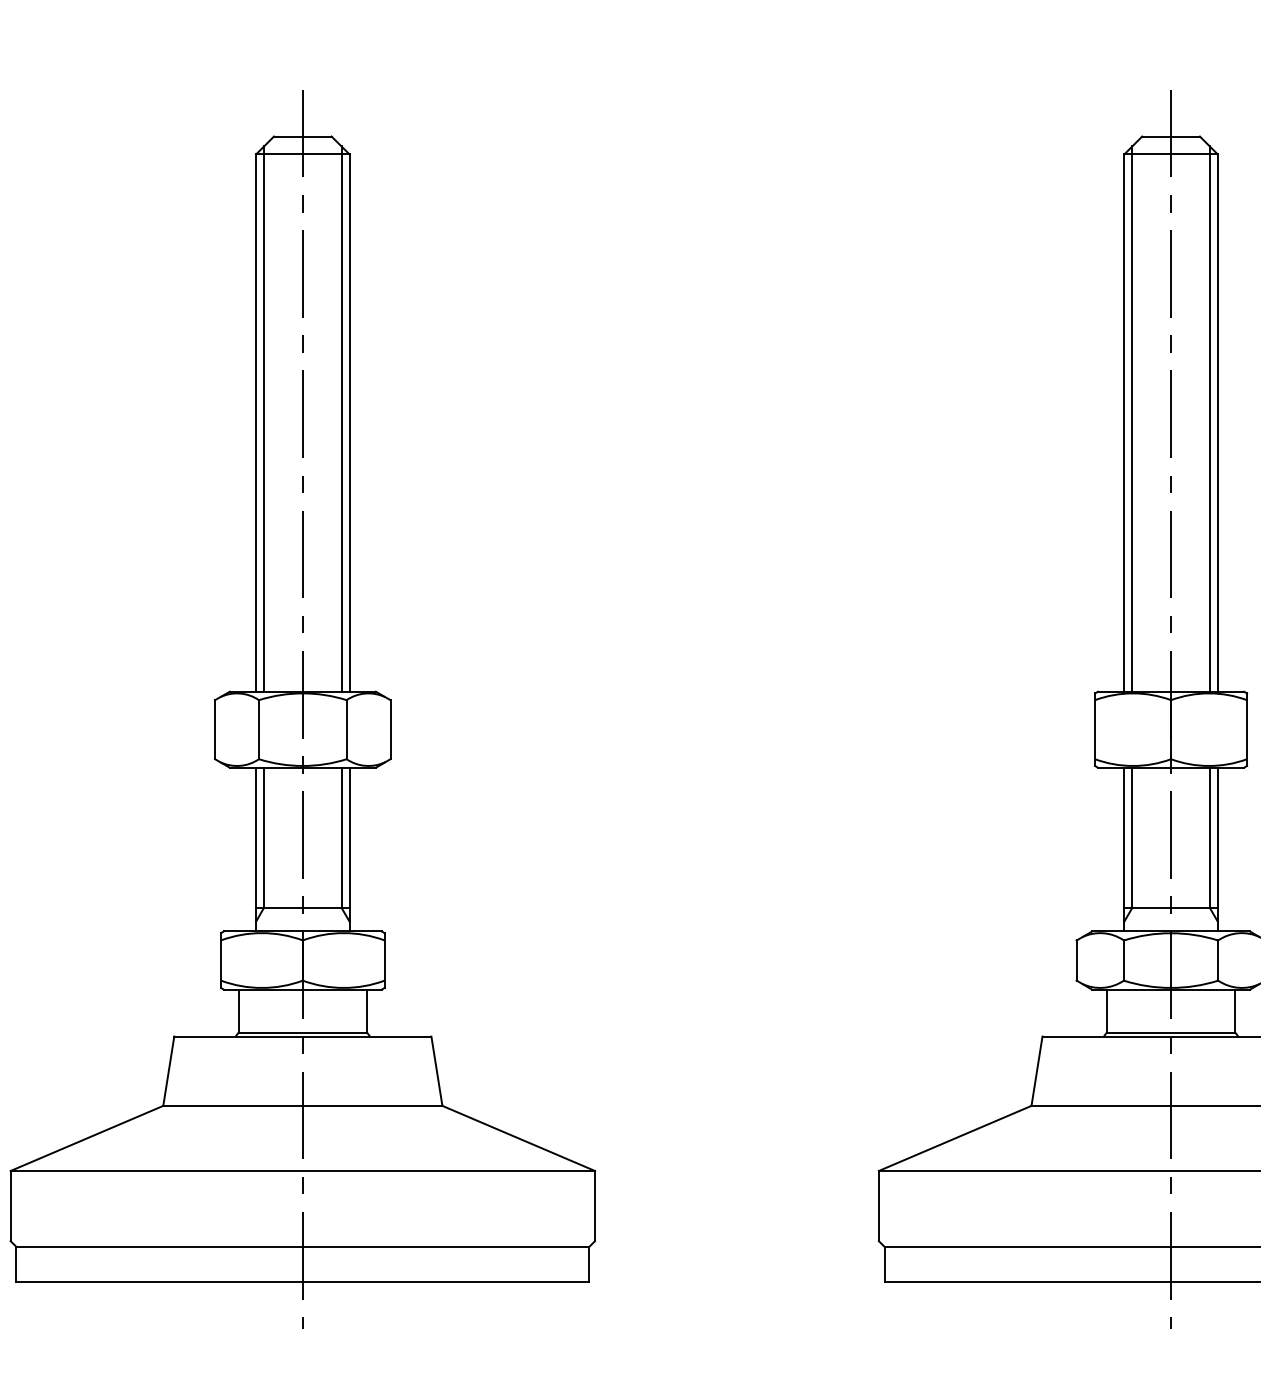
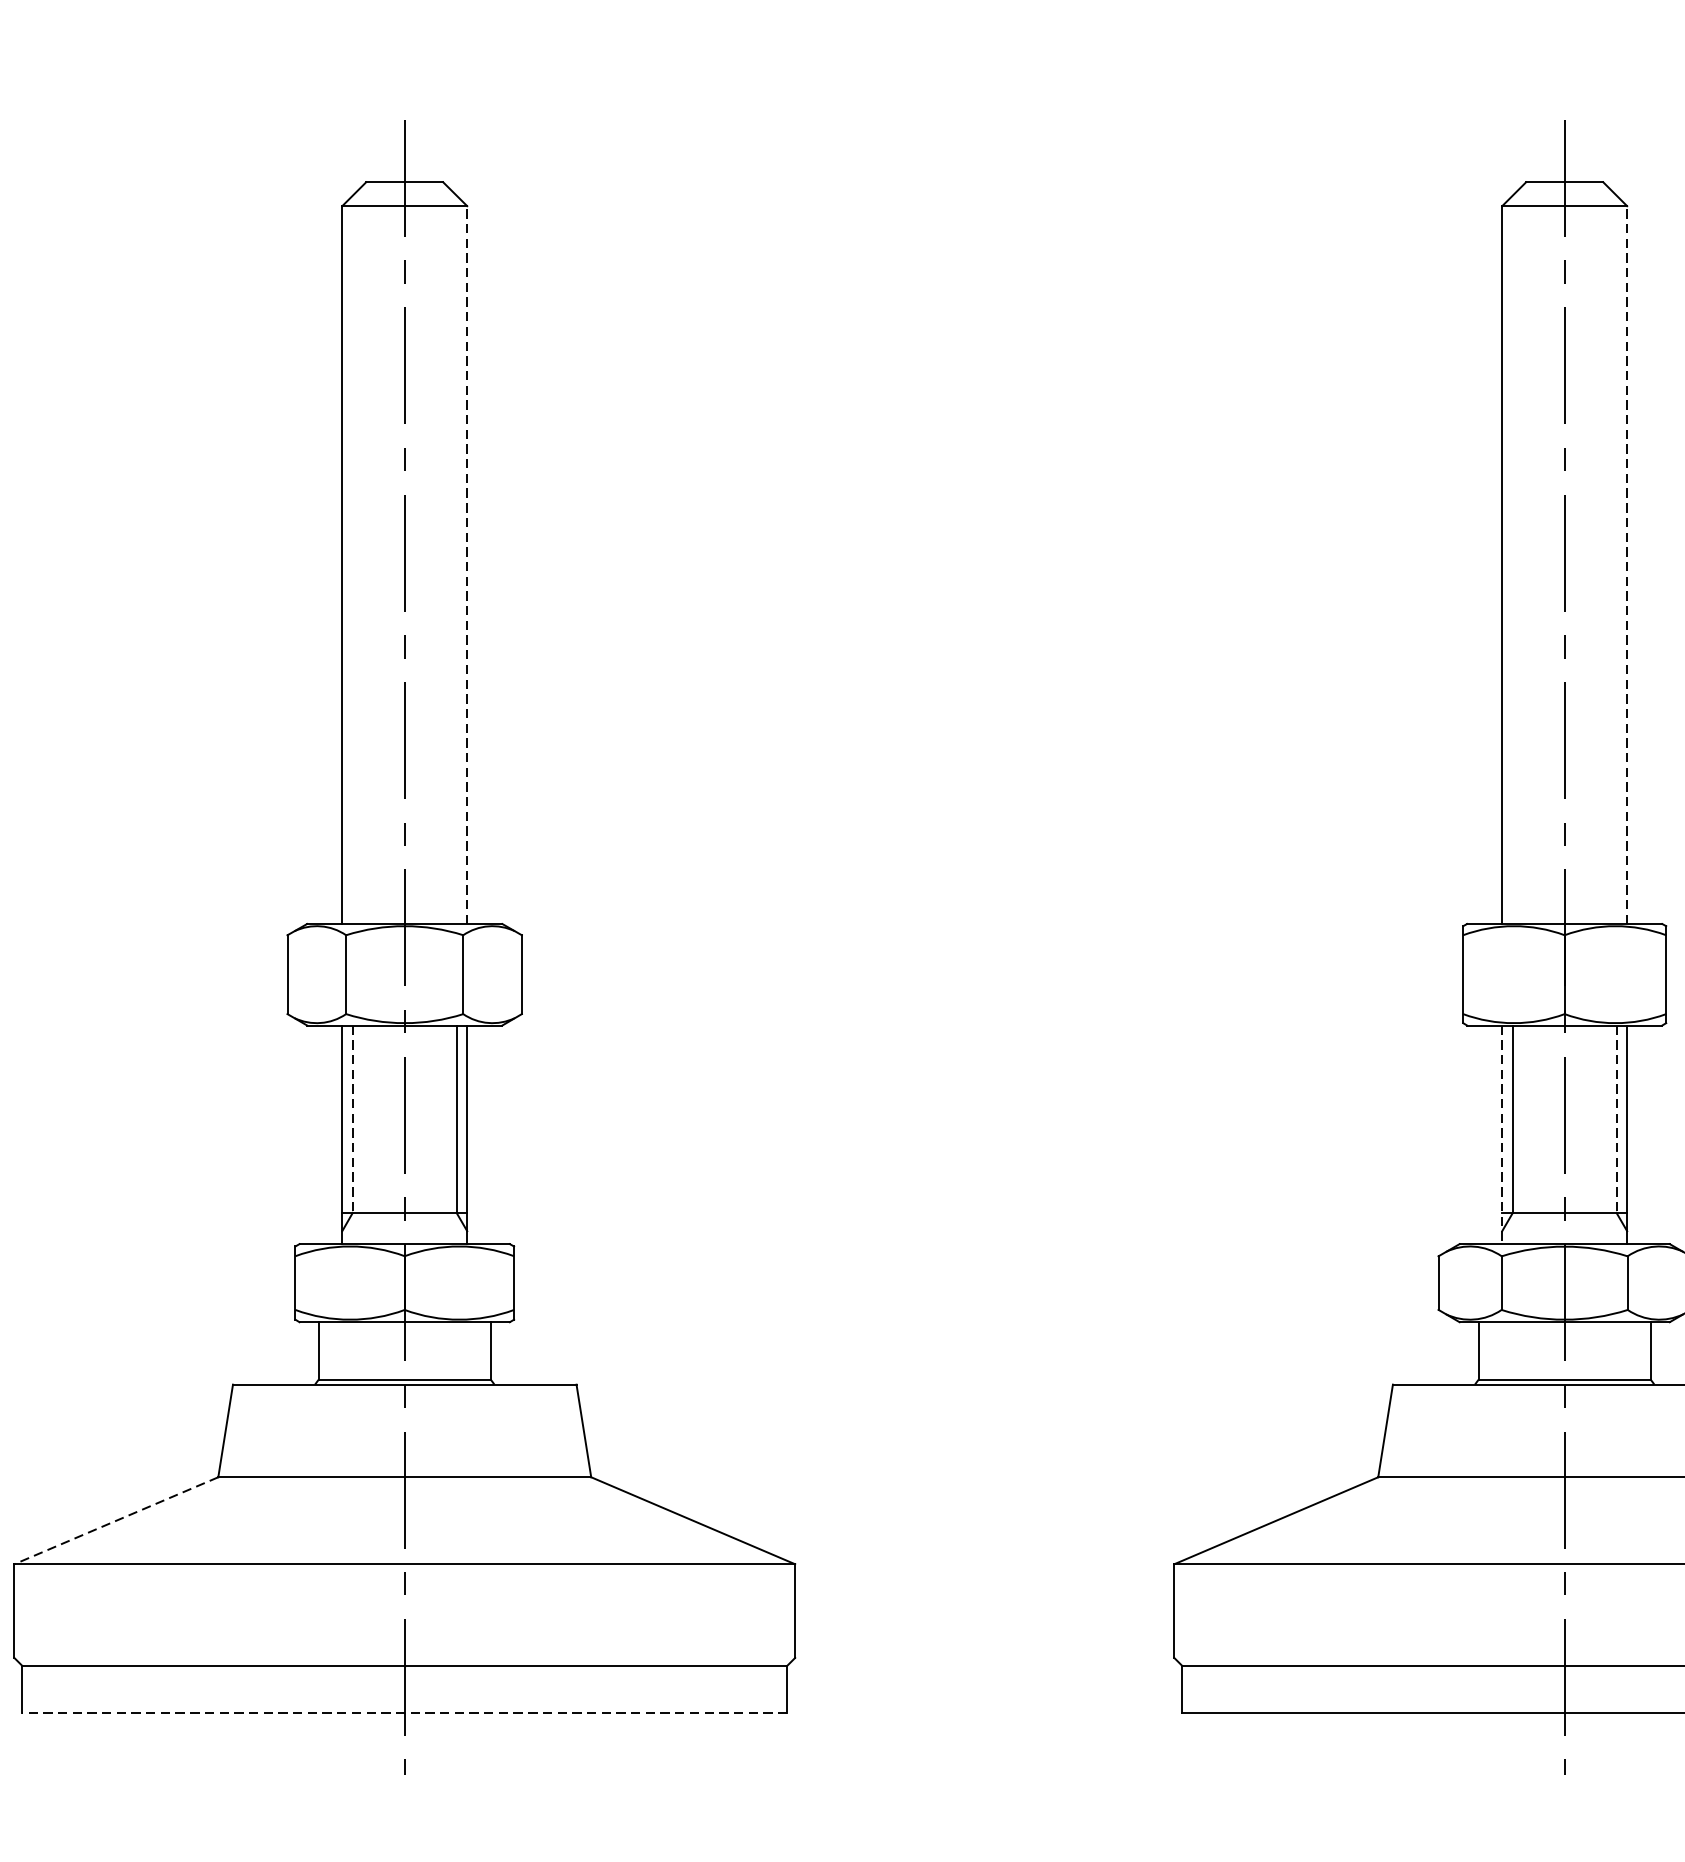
line: (263, 418) -> (352, 558), removed
line: (341, 418) -> (456, 558), removed
line: (1132, 418) -> (1513, 558), removed
line: (1209, 418) -> (1616, 558), removed
line: (349, 423) -> (467, 565), solid -> dashed
line: (1217, 423) -> (1626, 565), solid -> dashed
line: (263, 838) -> (352, 1120), solid -> dashed
line: (1209, 838) -> (1616, 1120), solid -> dashed
line: (1124, 849) -> (1502, 1134), solid -> dashed
line: (86, 1138) -> (115, 1520), solid -> dashed
line: (302, 1282) -> (404, 1713), solid -> dashed

